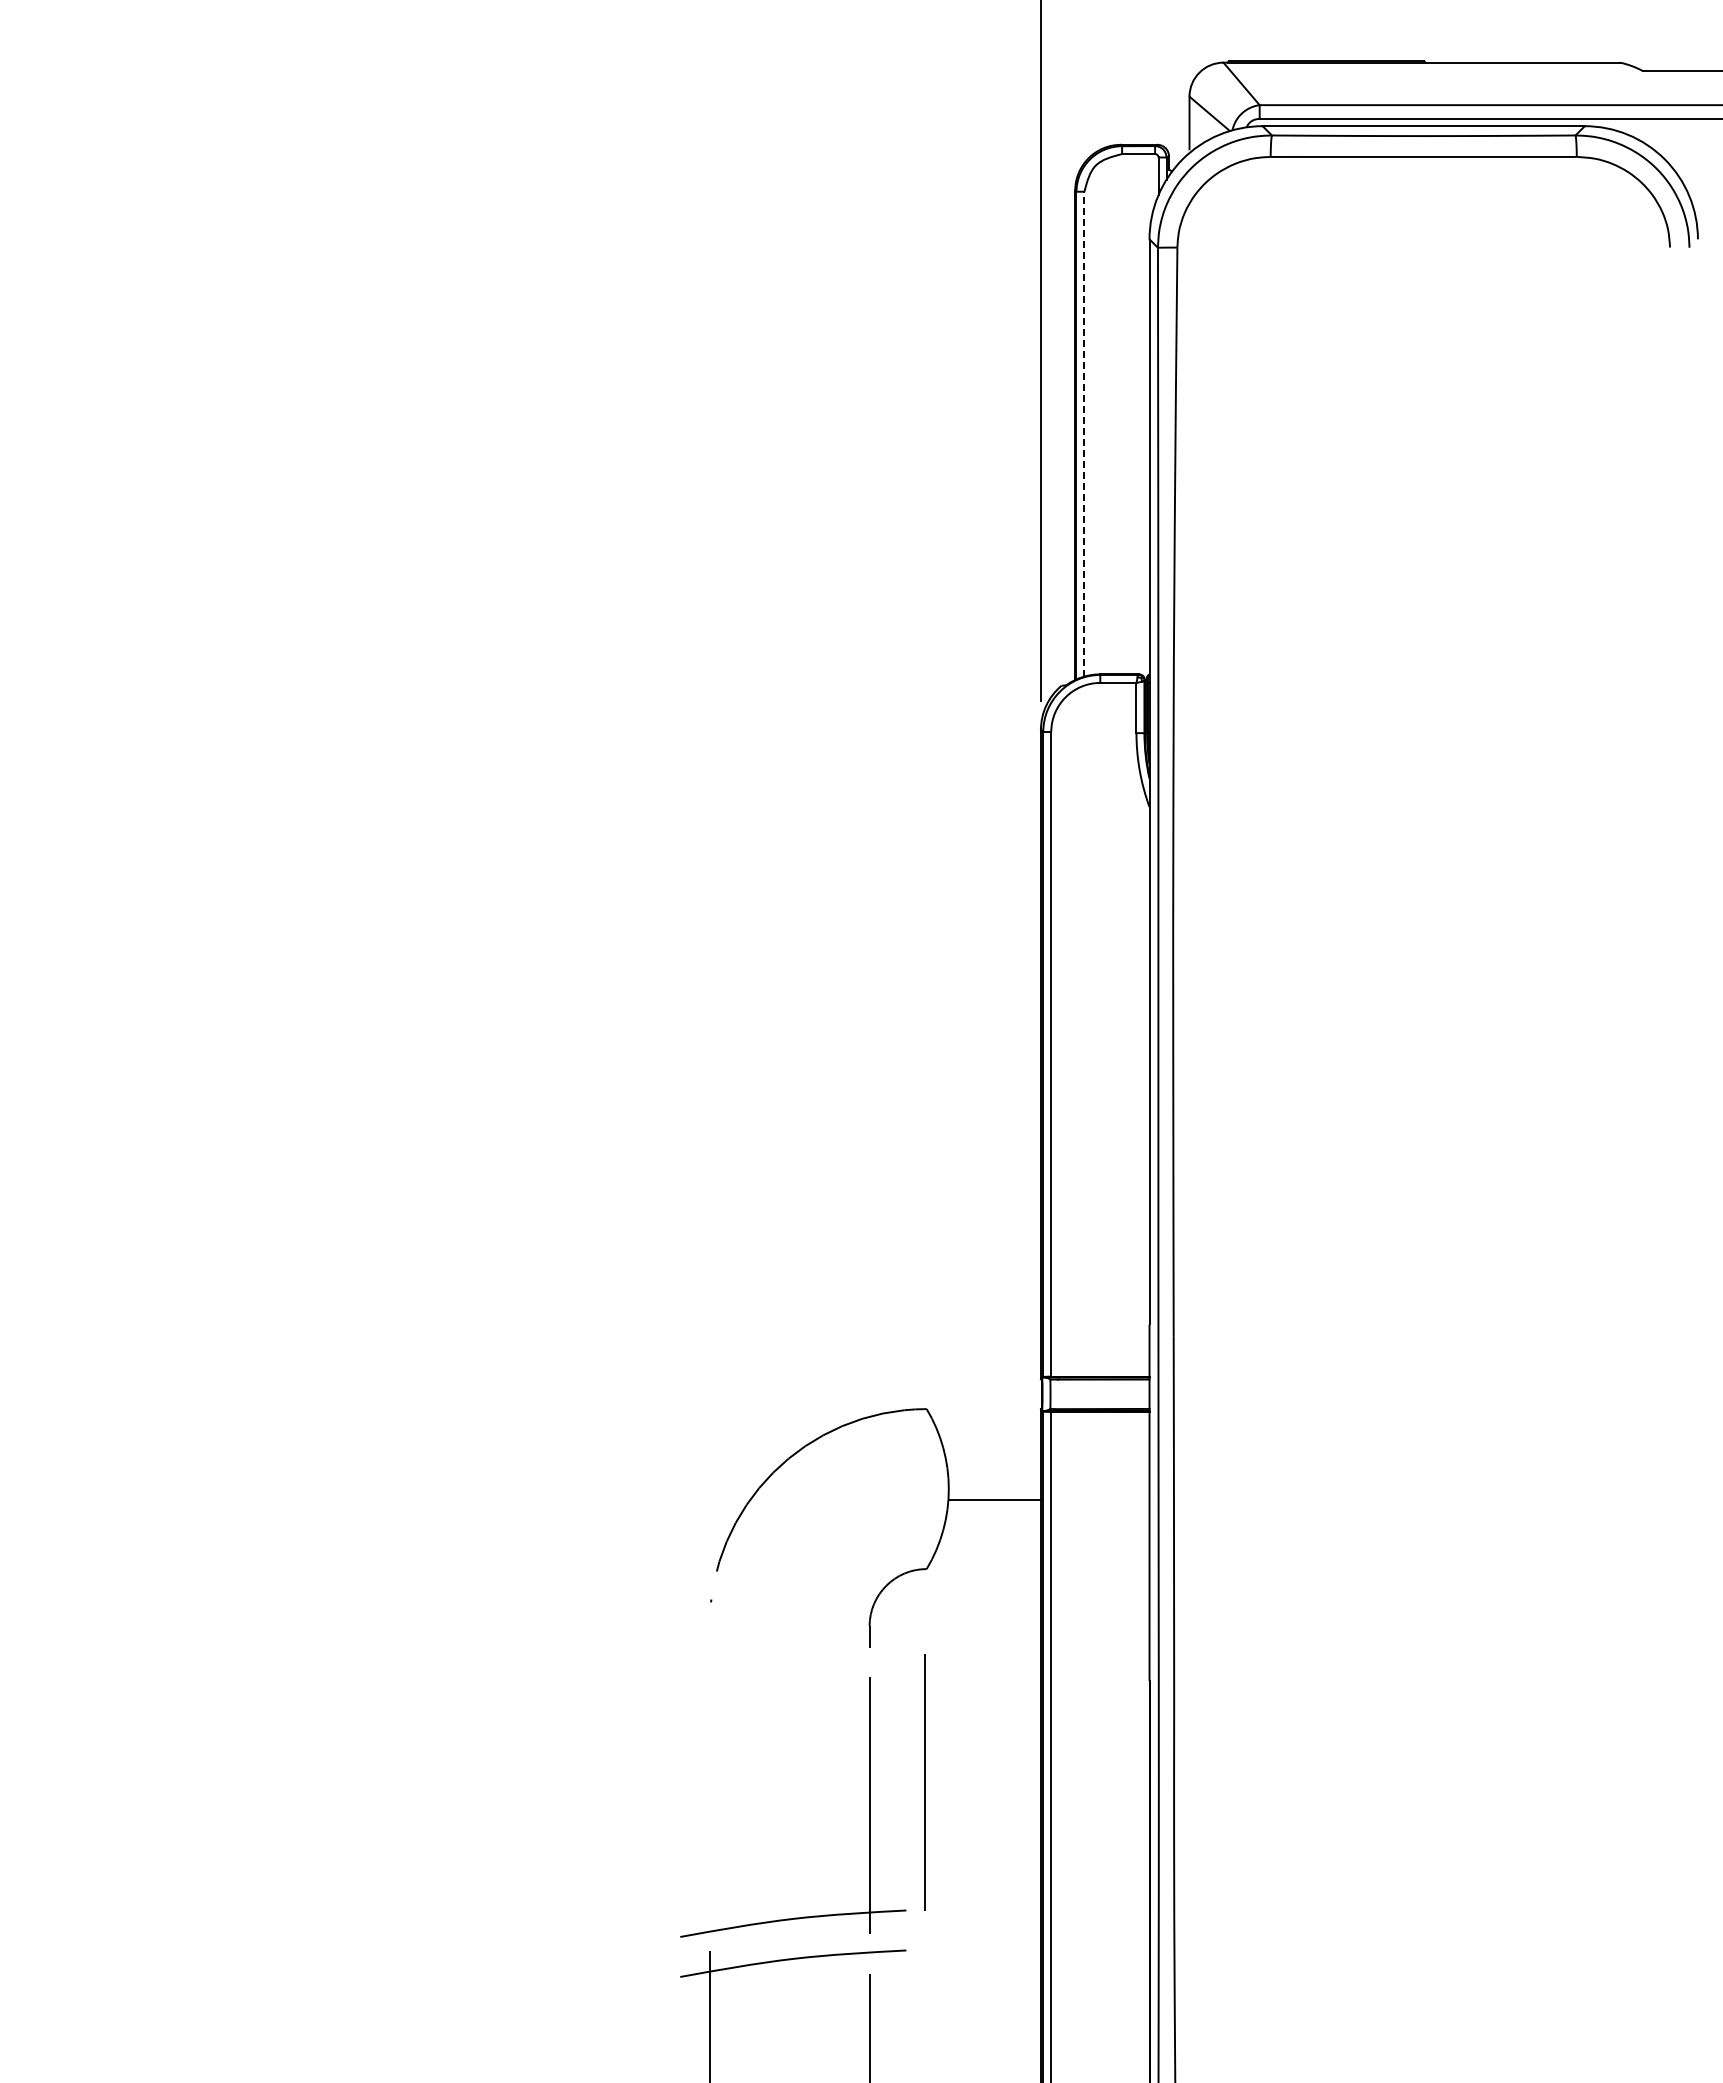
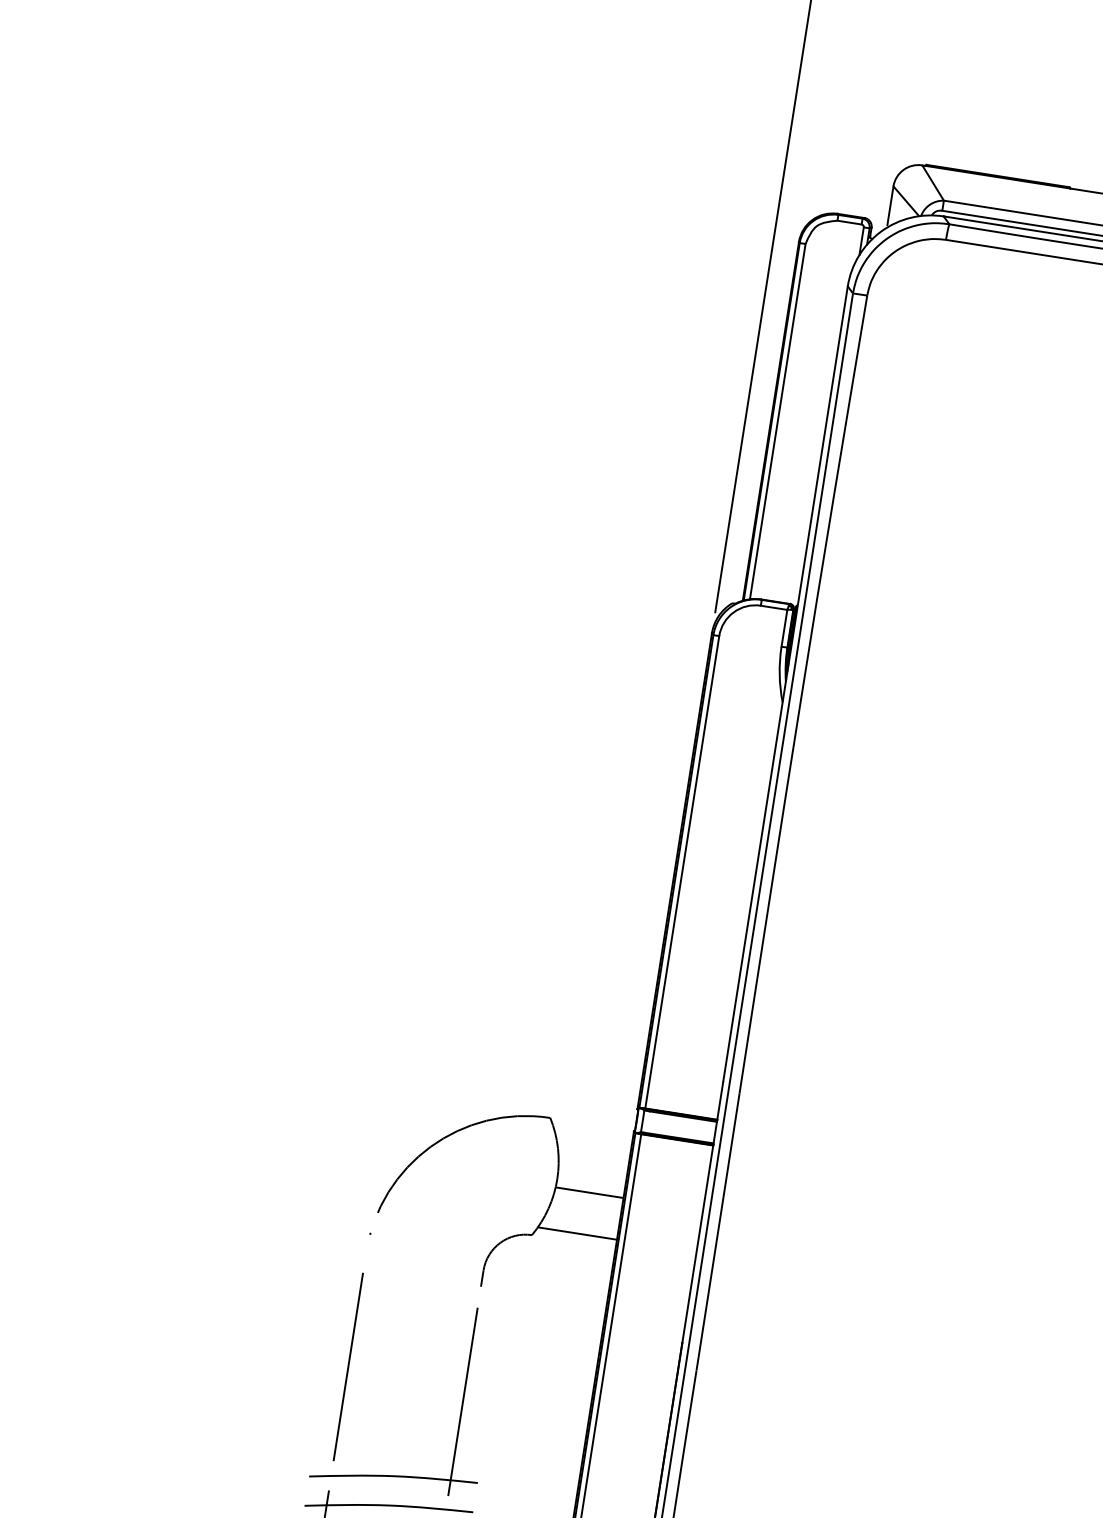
line: (1084, 433) -> (777, 421), dashed -> solid
line: (986, 1557) -> (577, 1233), added
line: (924, 1782) -> (348, 1366), moved

